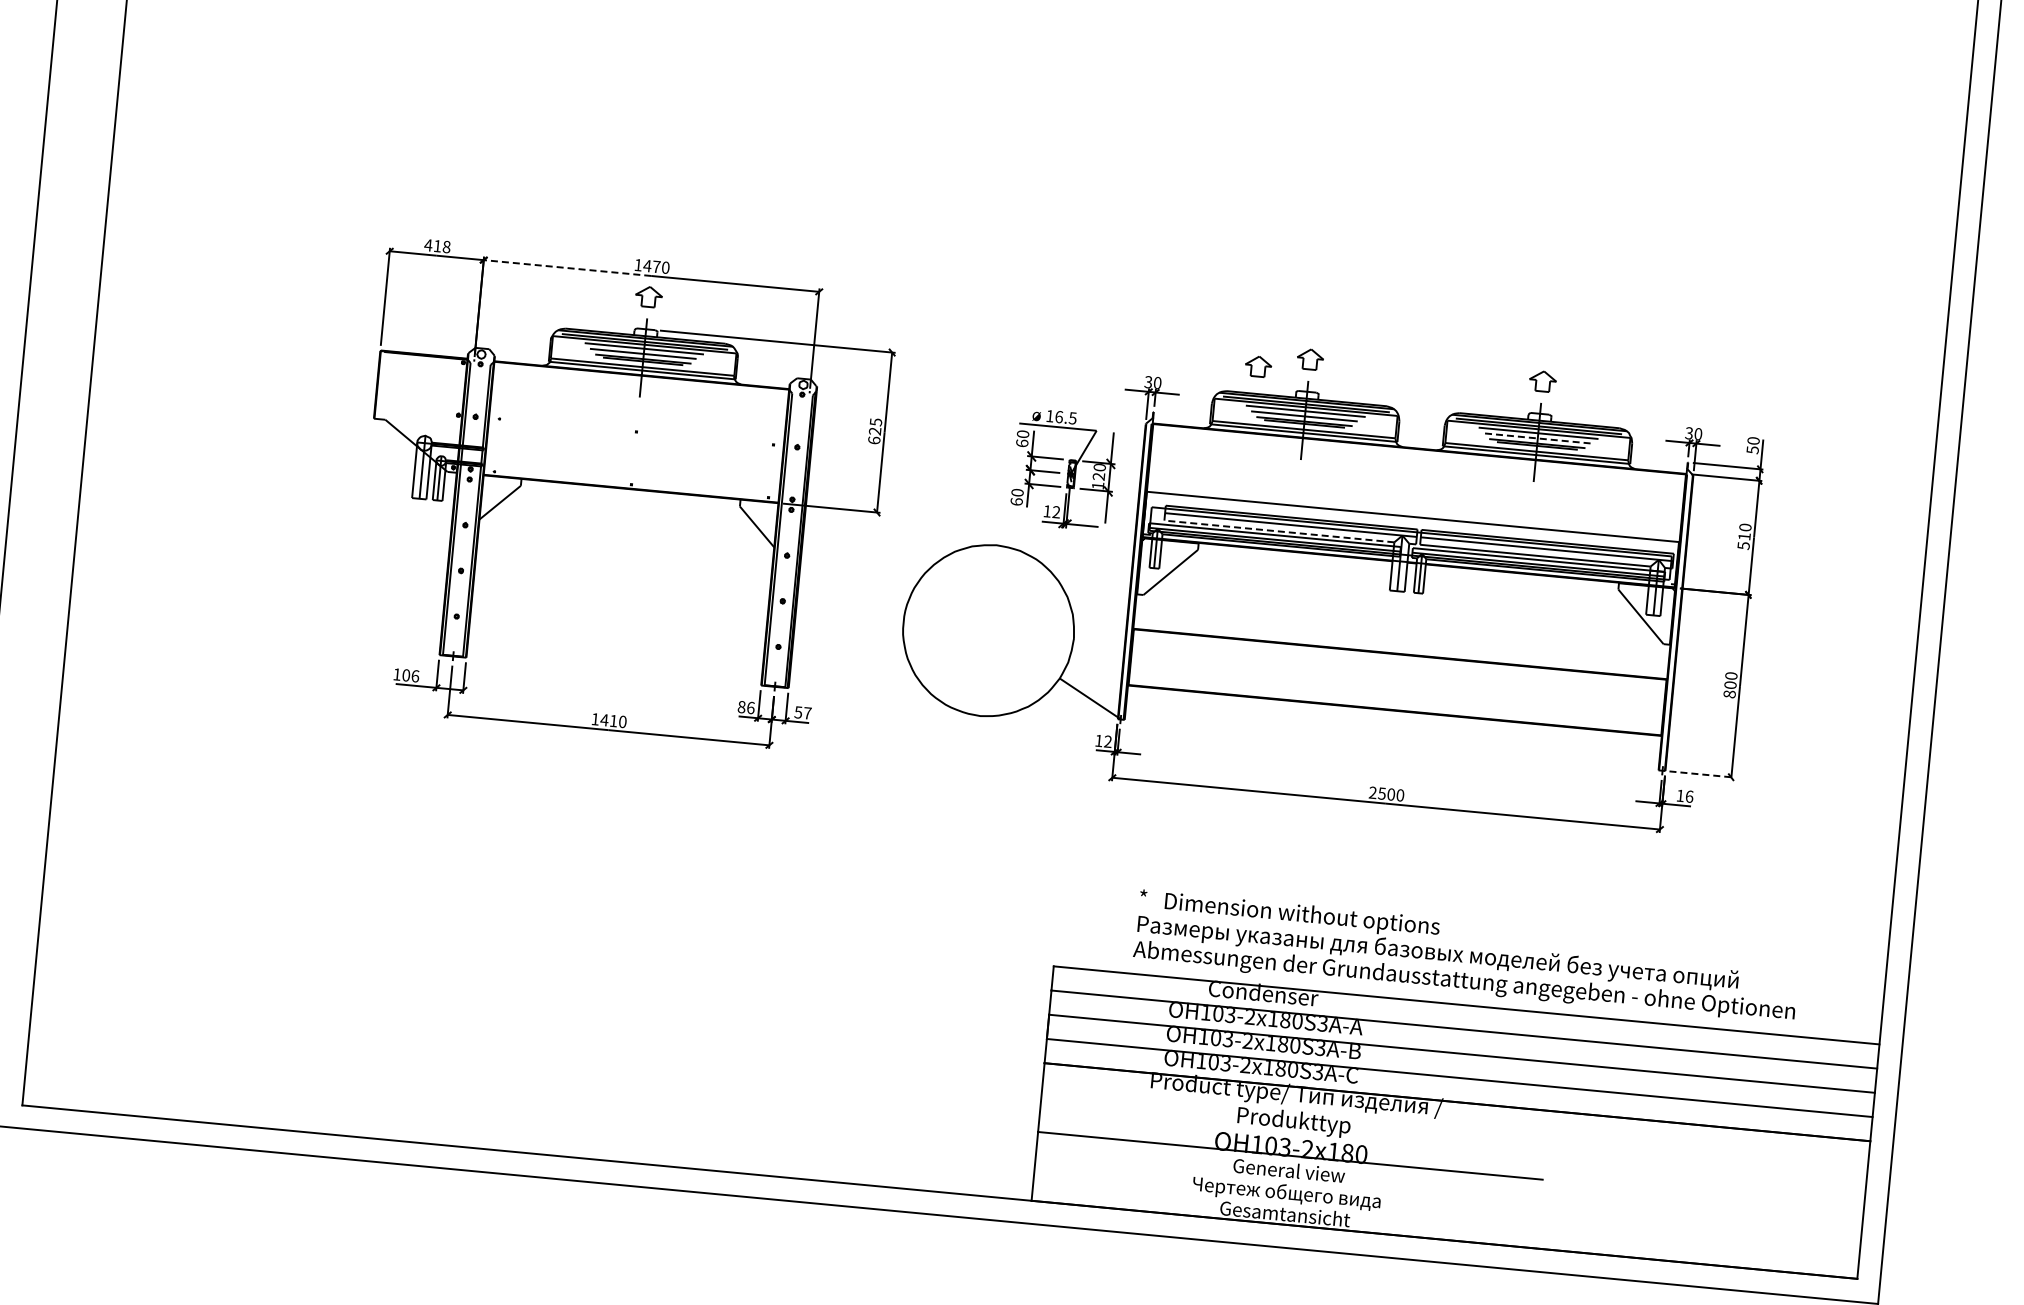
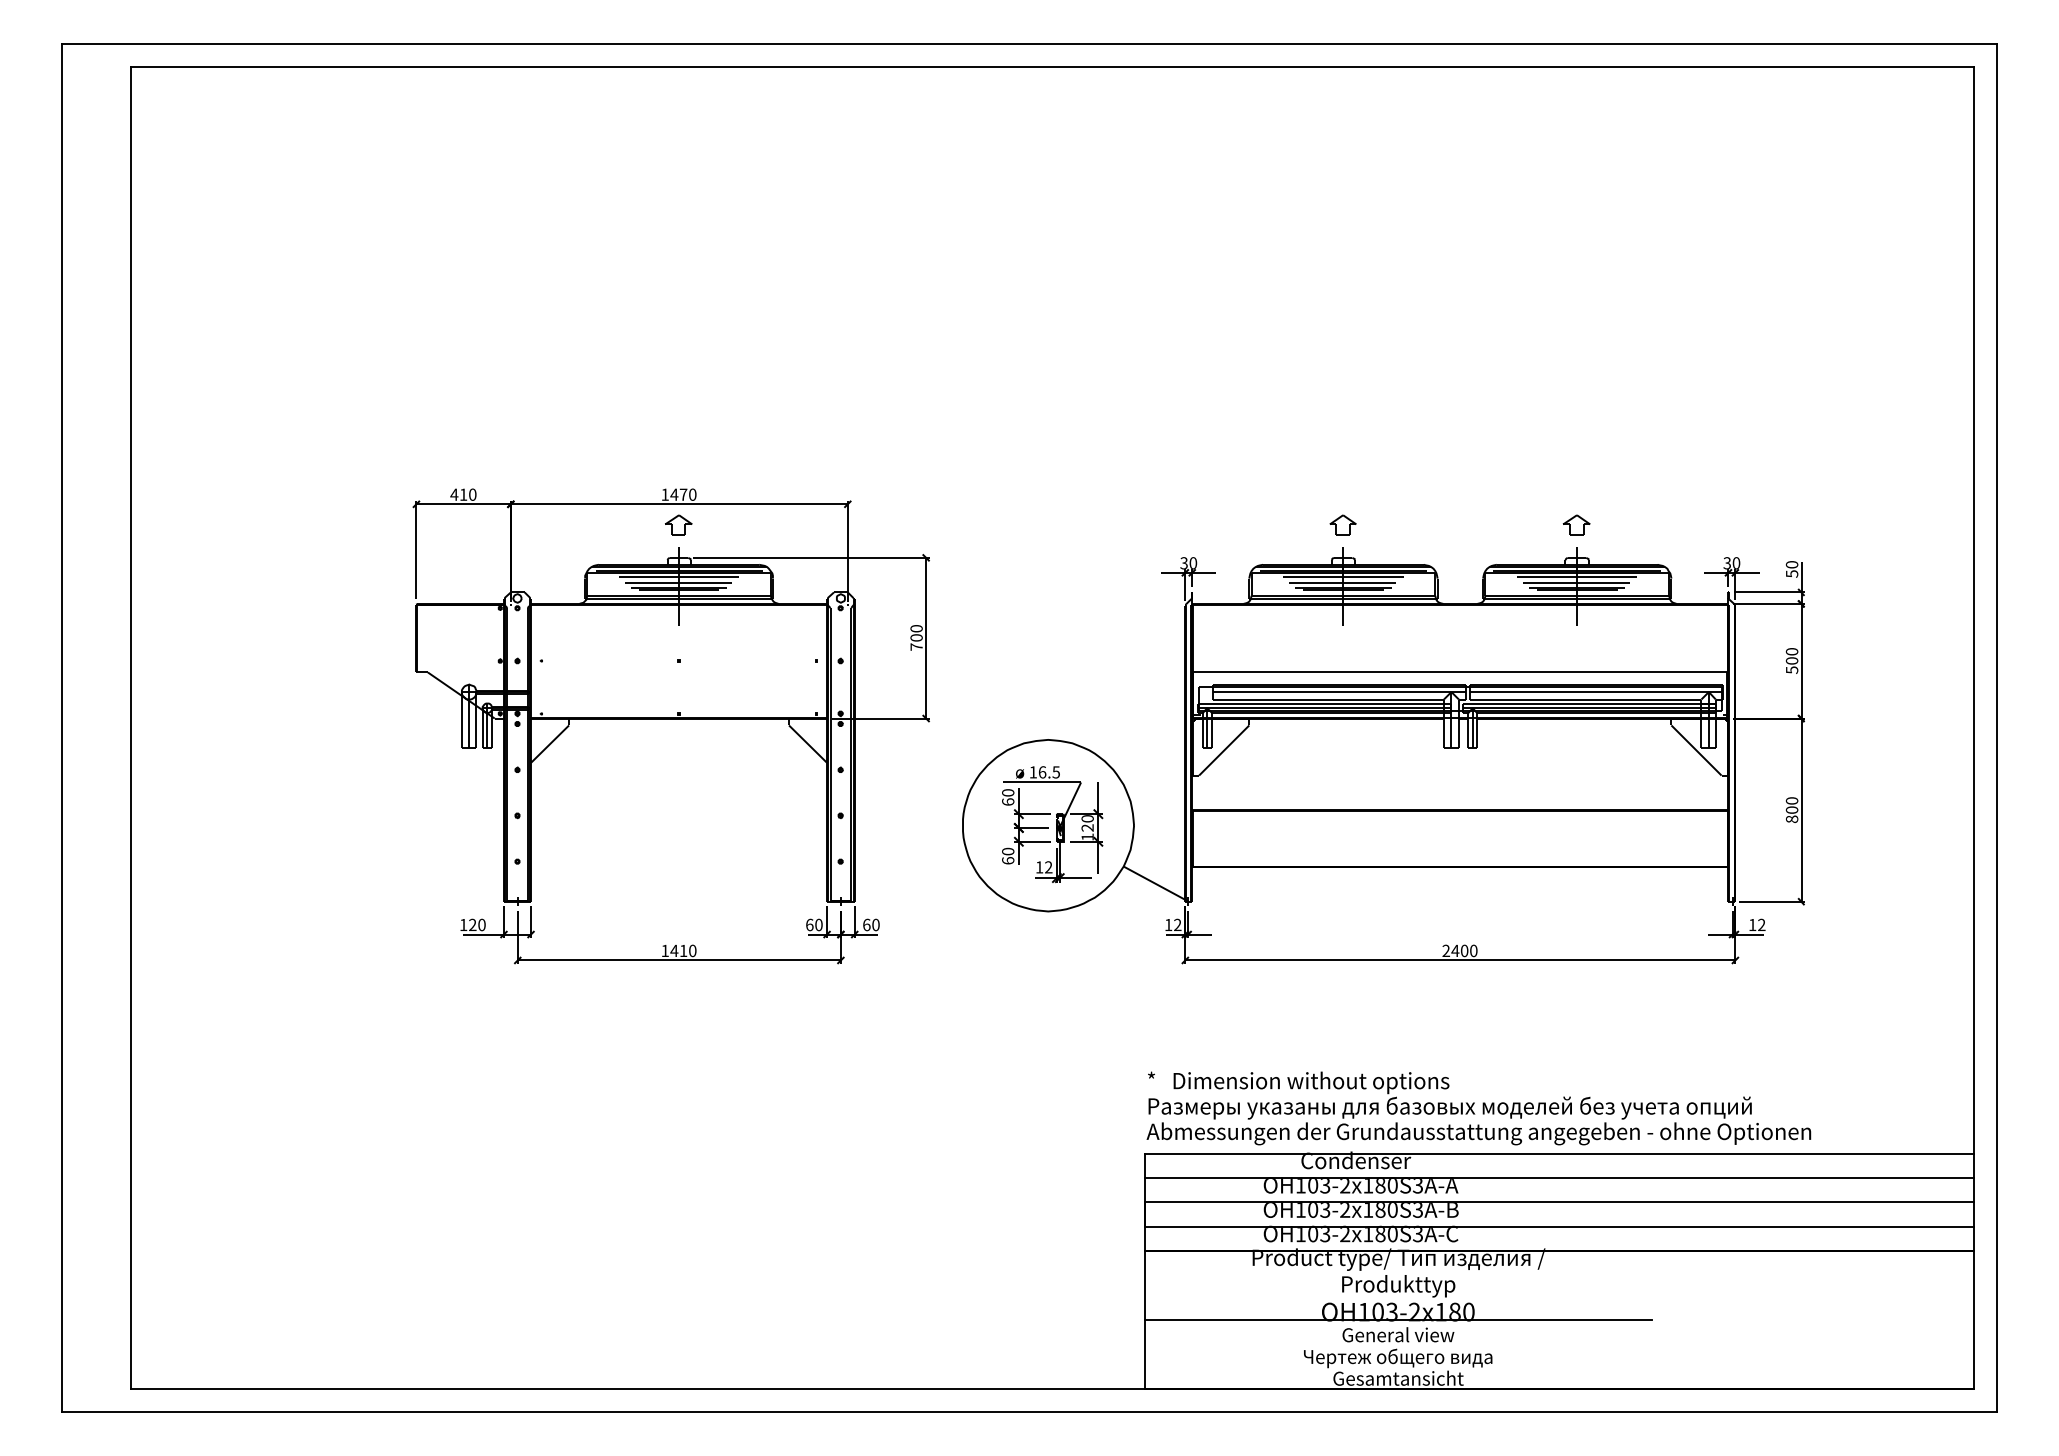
text: (446, 246) -> (472, 494), 418 -> 410
line: (567, 268) -> (594, 504), dashed -> solid
part: (1257, 365) -> (1291, 536), removed
text: (875, 430) -> (916, 637), 625 -> 700
line: (1537, 438) -> (1576, 582), dashed -> solid
part: (1064, 469) -> (1052, 824), moved
line: (1278, 531) -> (1327, 699), dashed -> solid
text: (1744, 536) -> (1791, 660), 510 -> 500
text: (411, 675) -> (477, 924), 106 -> 120
text: (746, 707) -> (814, 924), 86 -> 60
text: (803, 712) -> (871, 924), 57 -> 60
line: (1701, 774) -> (1771, 901), dashed -> solid
text: (1382, 793) -> (1455, 950), 2500 -> 2400
text: (1689, 796) -> (1761, 924), 16 -> 12
text: (1466, 956) -> (1478, 1108), moved

